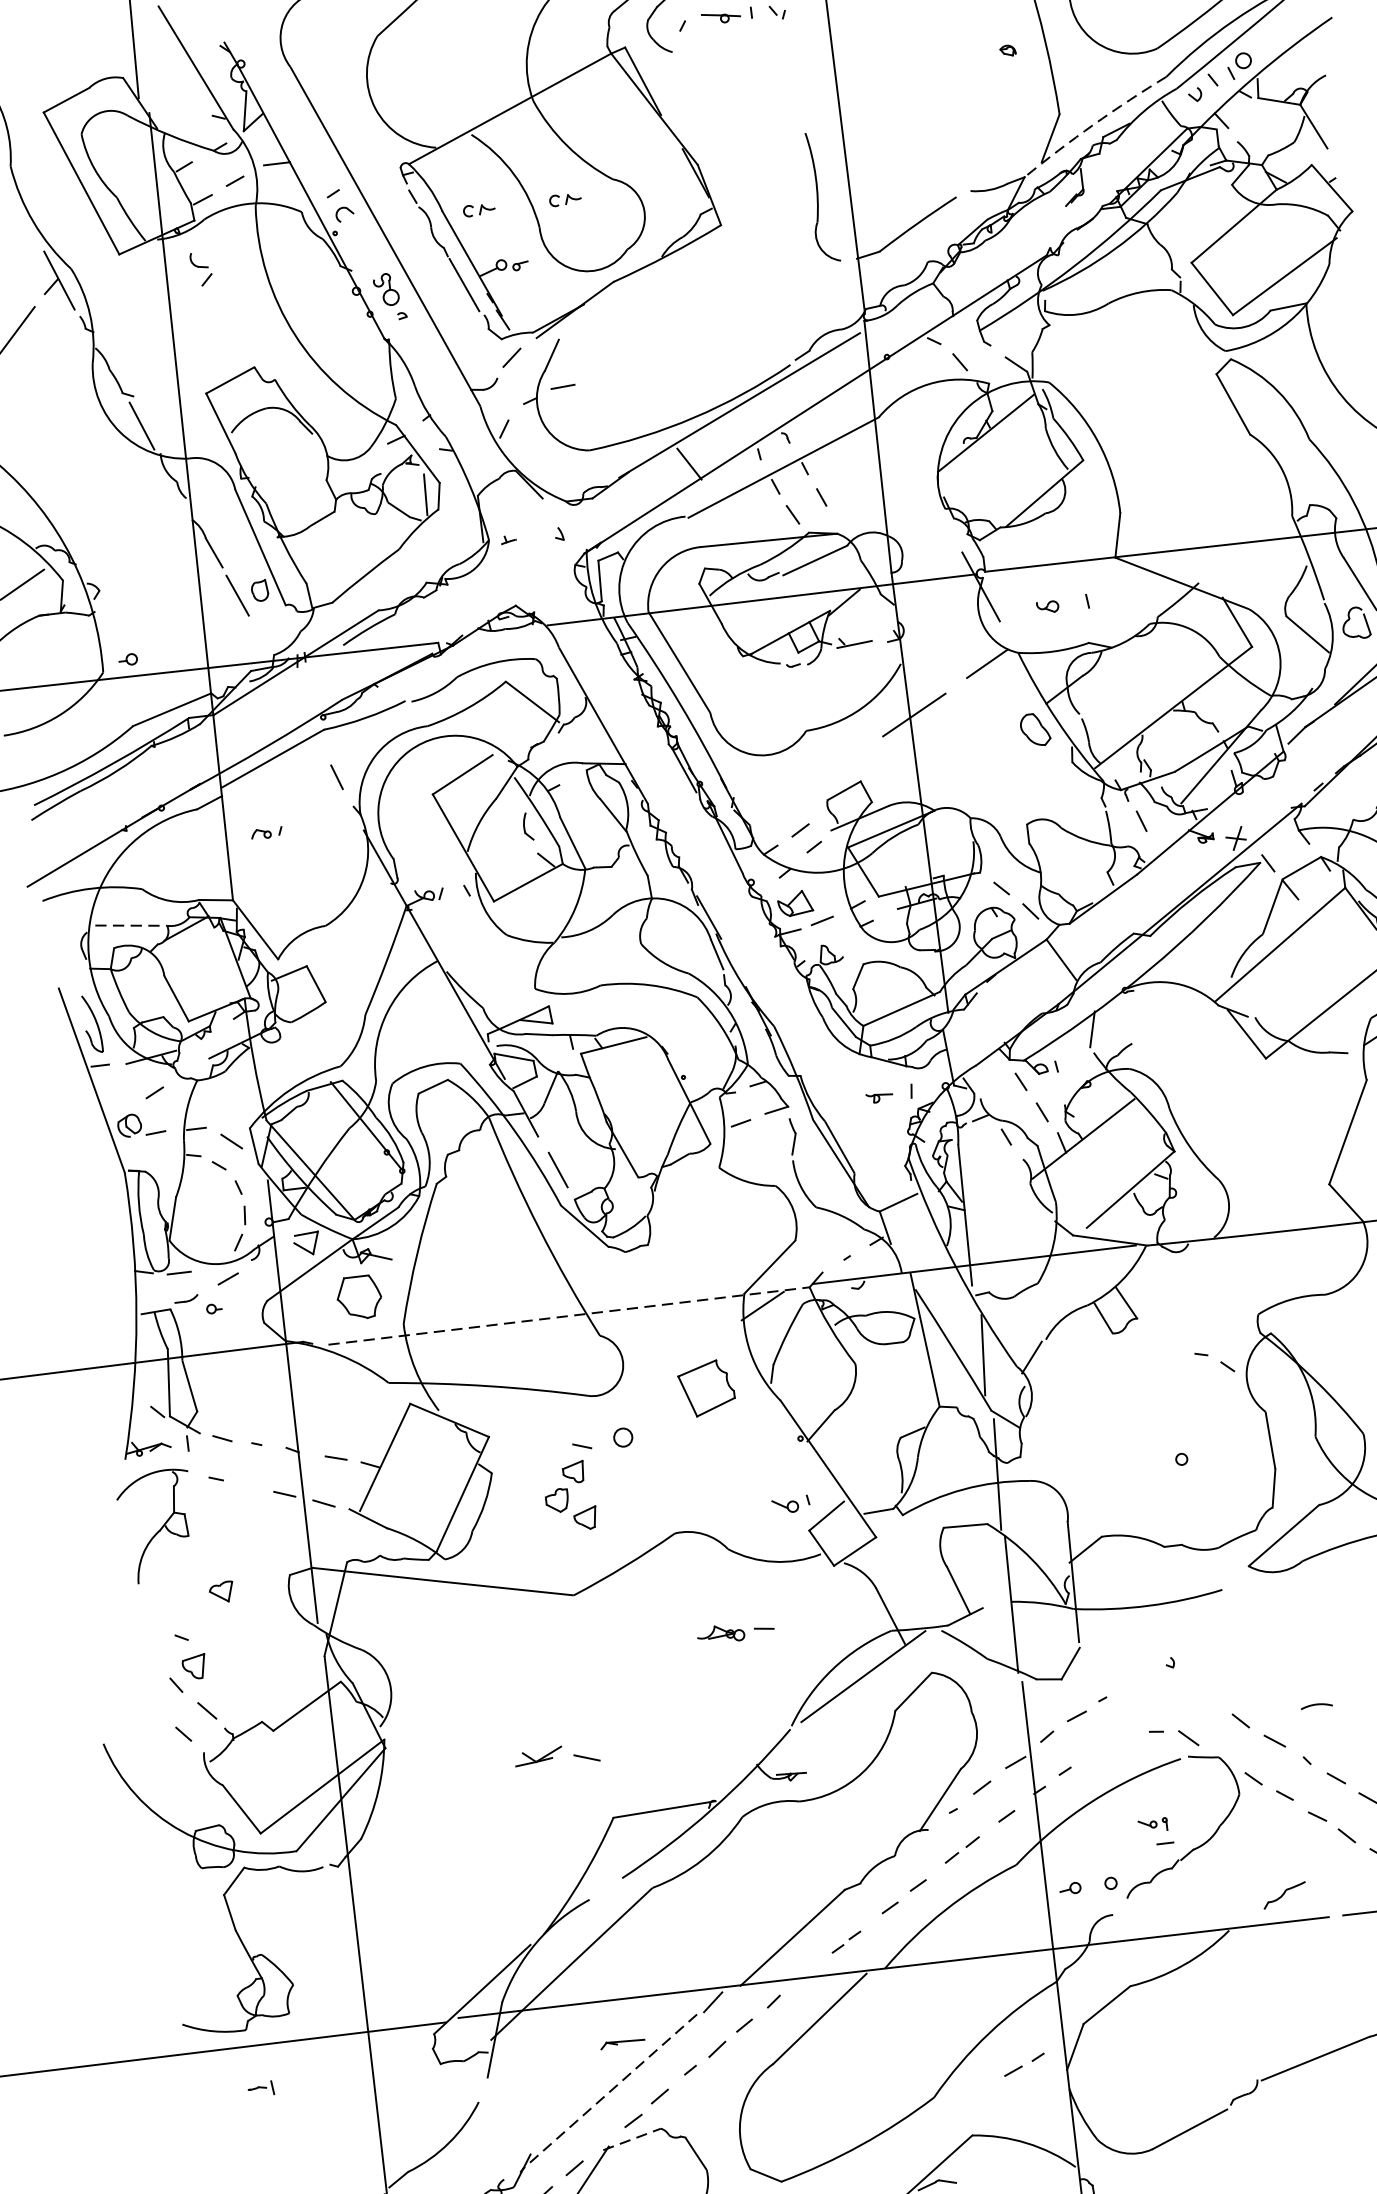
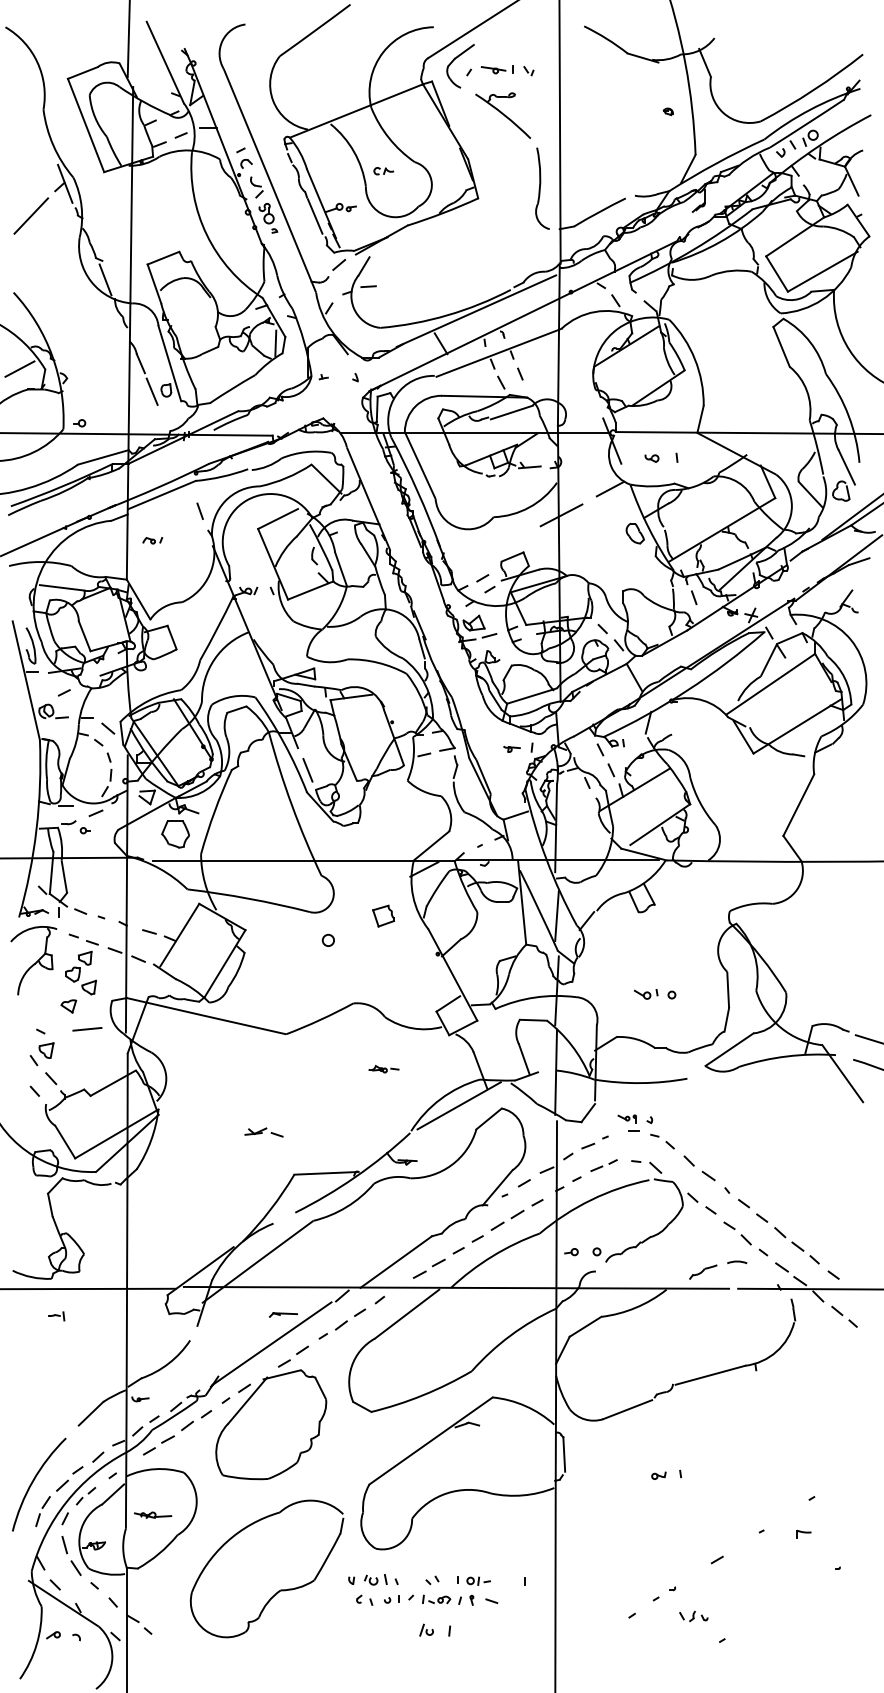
part: (744, 88) -> (502, 115), added
arc: (1093, 124) -> (715, 163), dashed -> solid
part: (478, 210) -> (329, 171), removed
part: (200, 269) -> (256, 187), moved
line: (131, 925) -> (62, 587), dashed -> solid
line: (568, 1316) -> (303, 861), dashed -> solid
part: (1214, 1362) -> (662, 1141), moved
part: (706, 1387) -> (383, 915), size x0.62
part: (569, 1487) -> (81, 967), moved
part: (791, 1504) -> (646, 994), moved
line: (255, 1623) -> (87, 1028), added
part: (735, 1633) -> (383, 1069), size x0.62
arc: (1317, 1706) -> (737, 1262), moved
part: (556, 1756) -> (263, 1132), size x0.71
part: (1155, 1830) -> (628, 1122), moved
part: (962, 1848) -> (507, 1219), size x1.43
part: (845, 1941) -> (428, 1268), size x1.67
part: (1023, 2064) -> (603, 1165), moved
line: (609, 2091) -> (271, 1343), dashed -> solid
line: (632, 2138) -> (282, 1374), dashed -> solid

